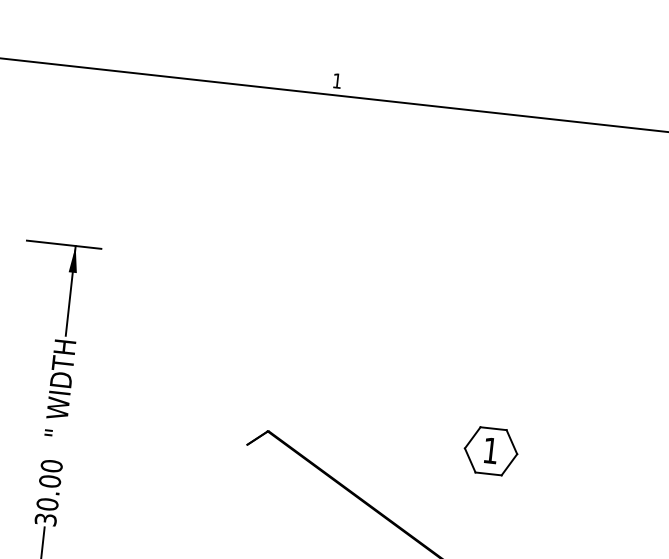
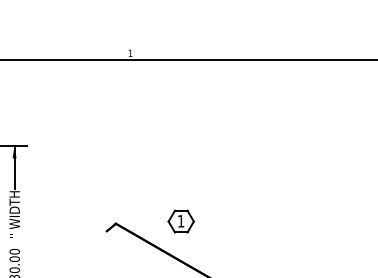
part: (489, 450) -> (180, 221), moved

